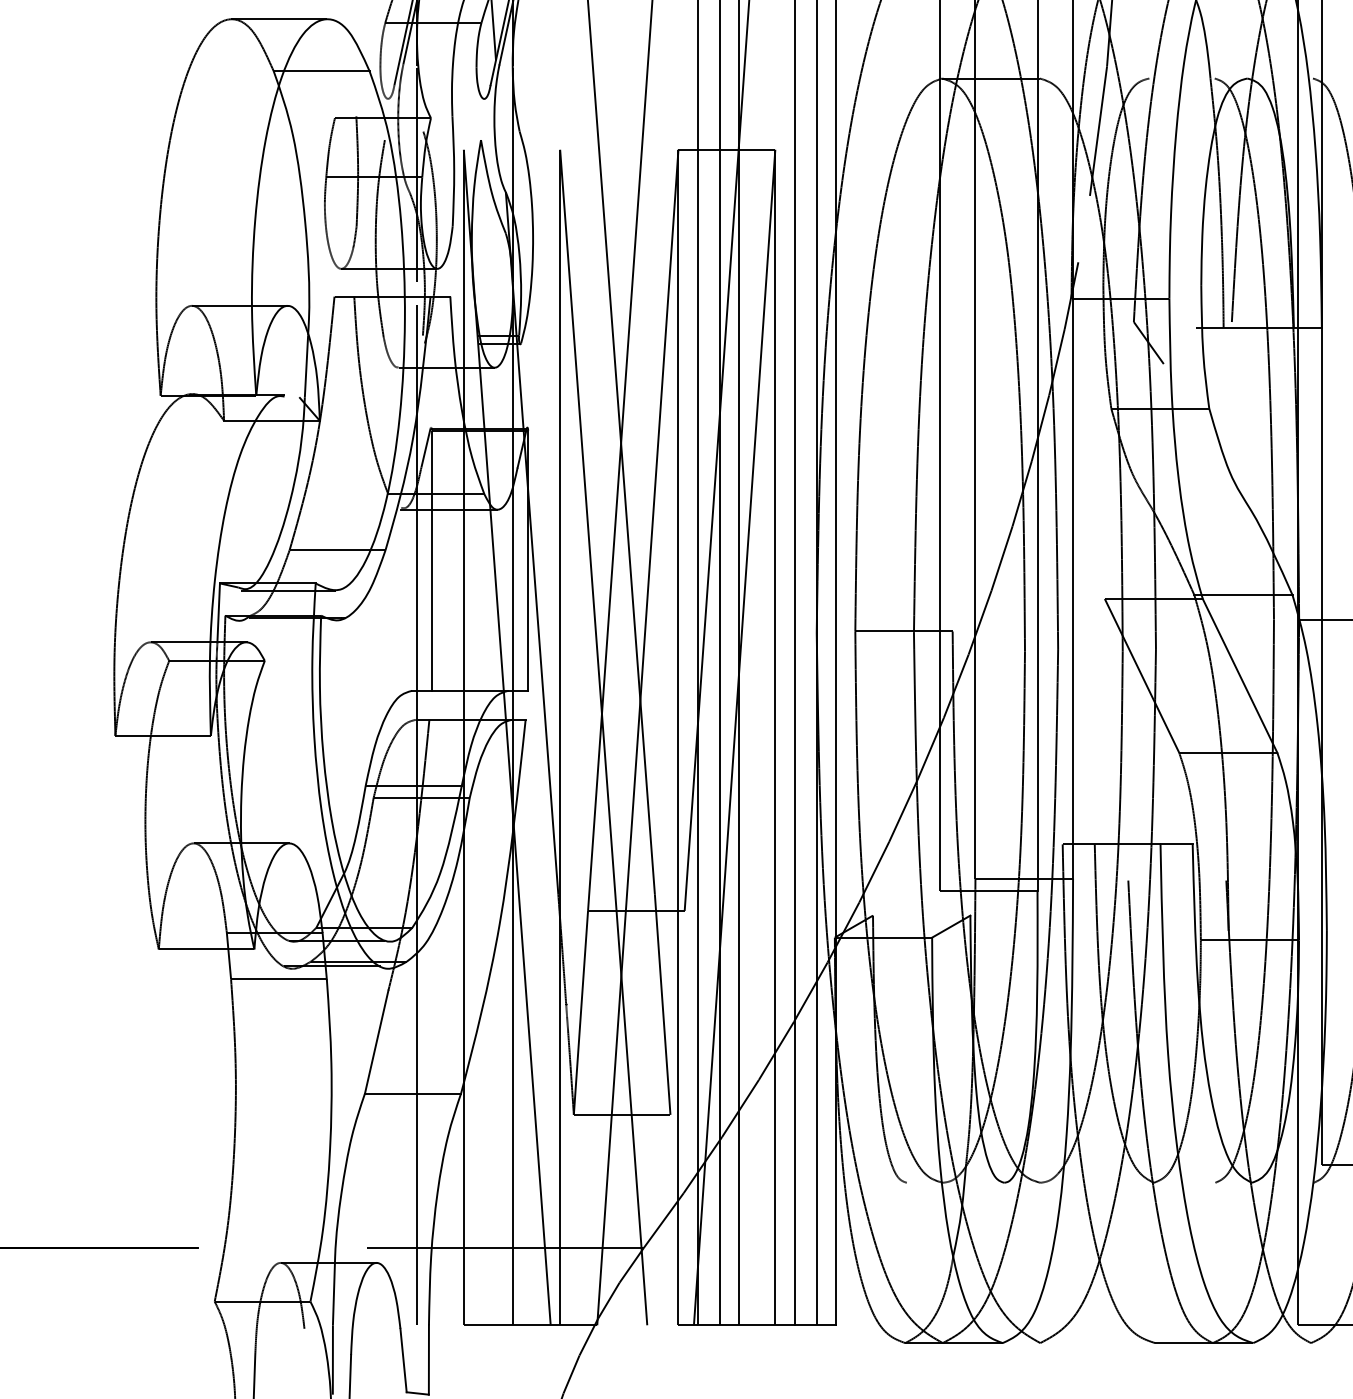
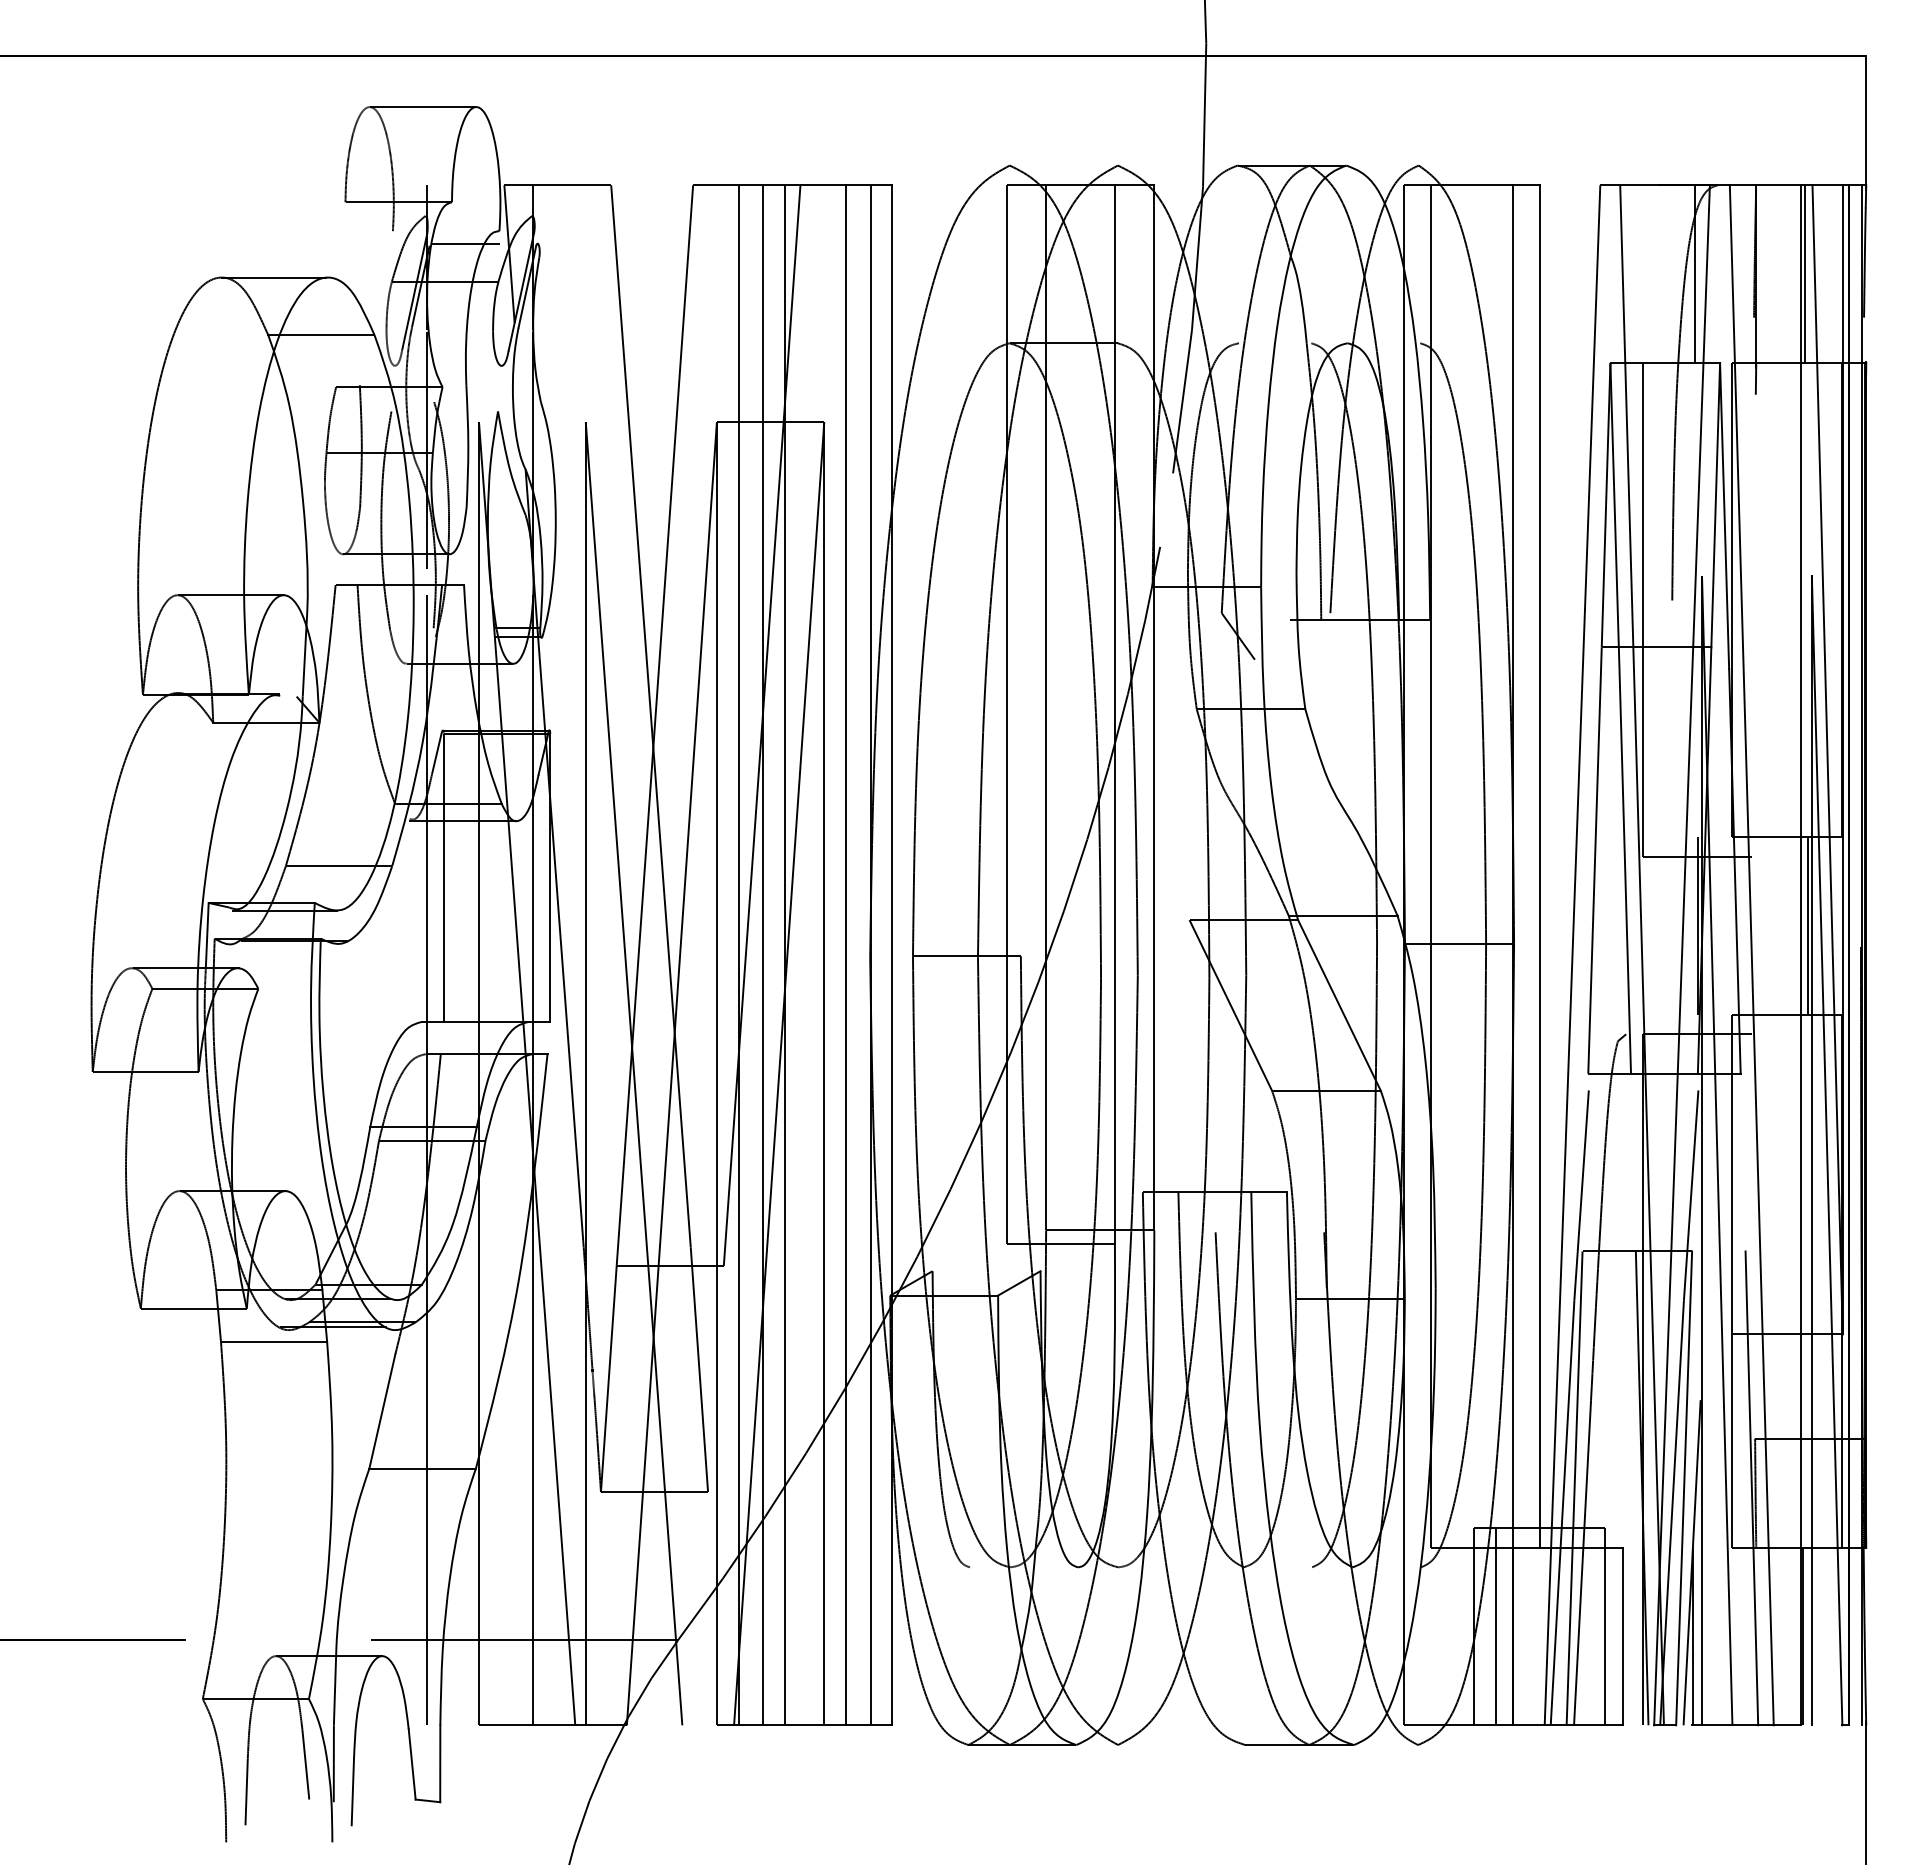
line: (307, 1360) -> (305, 1764), added

